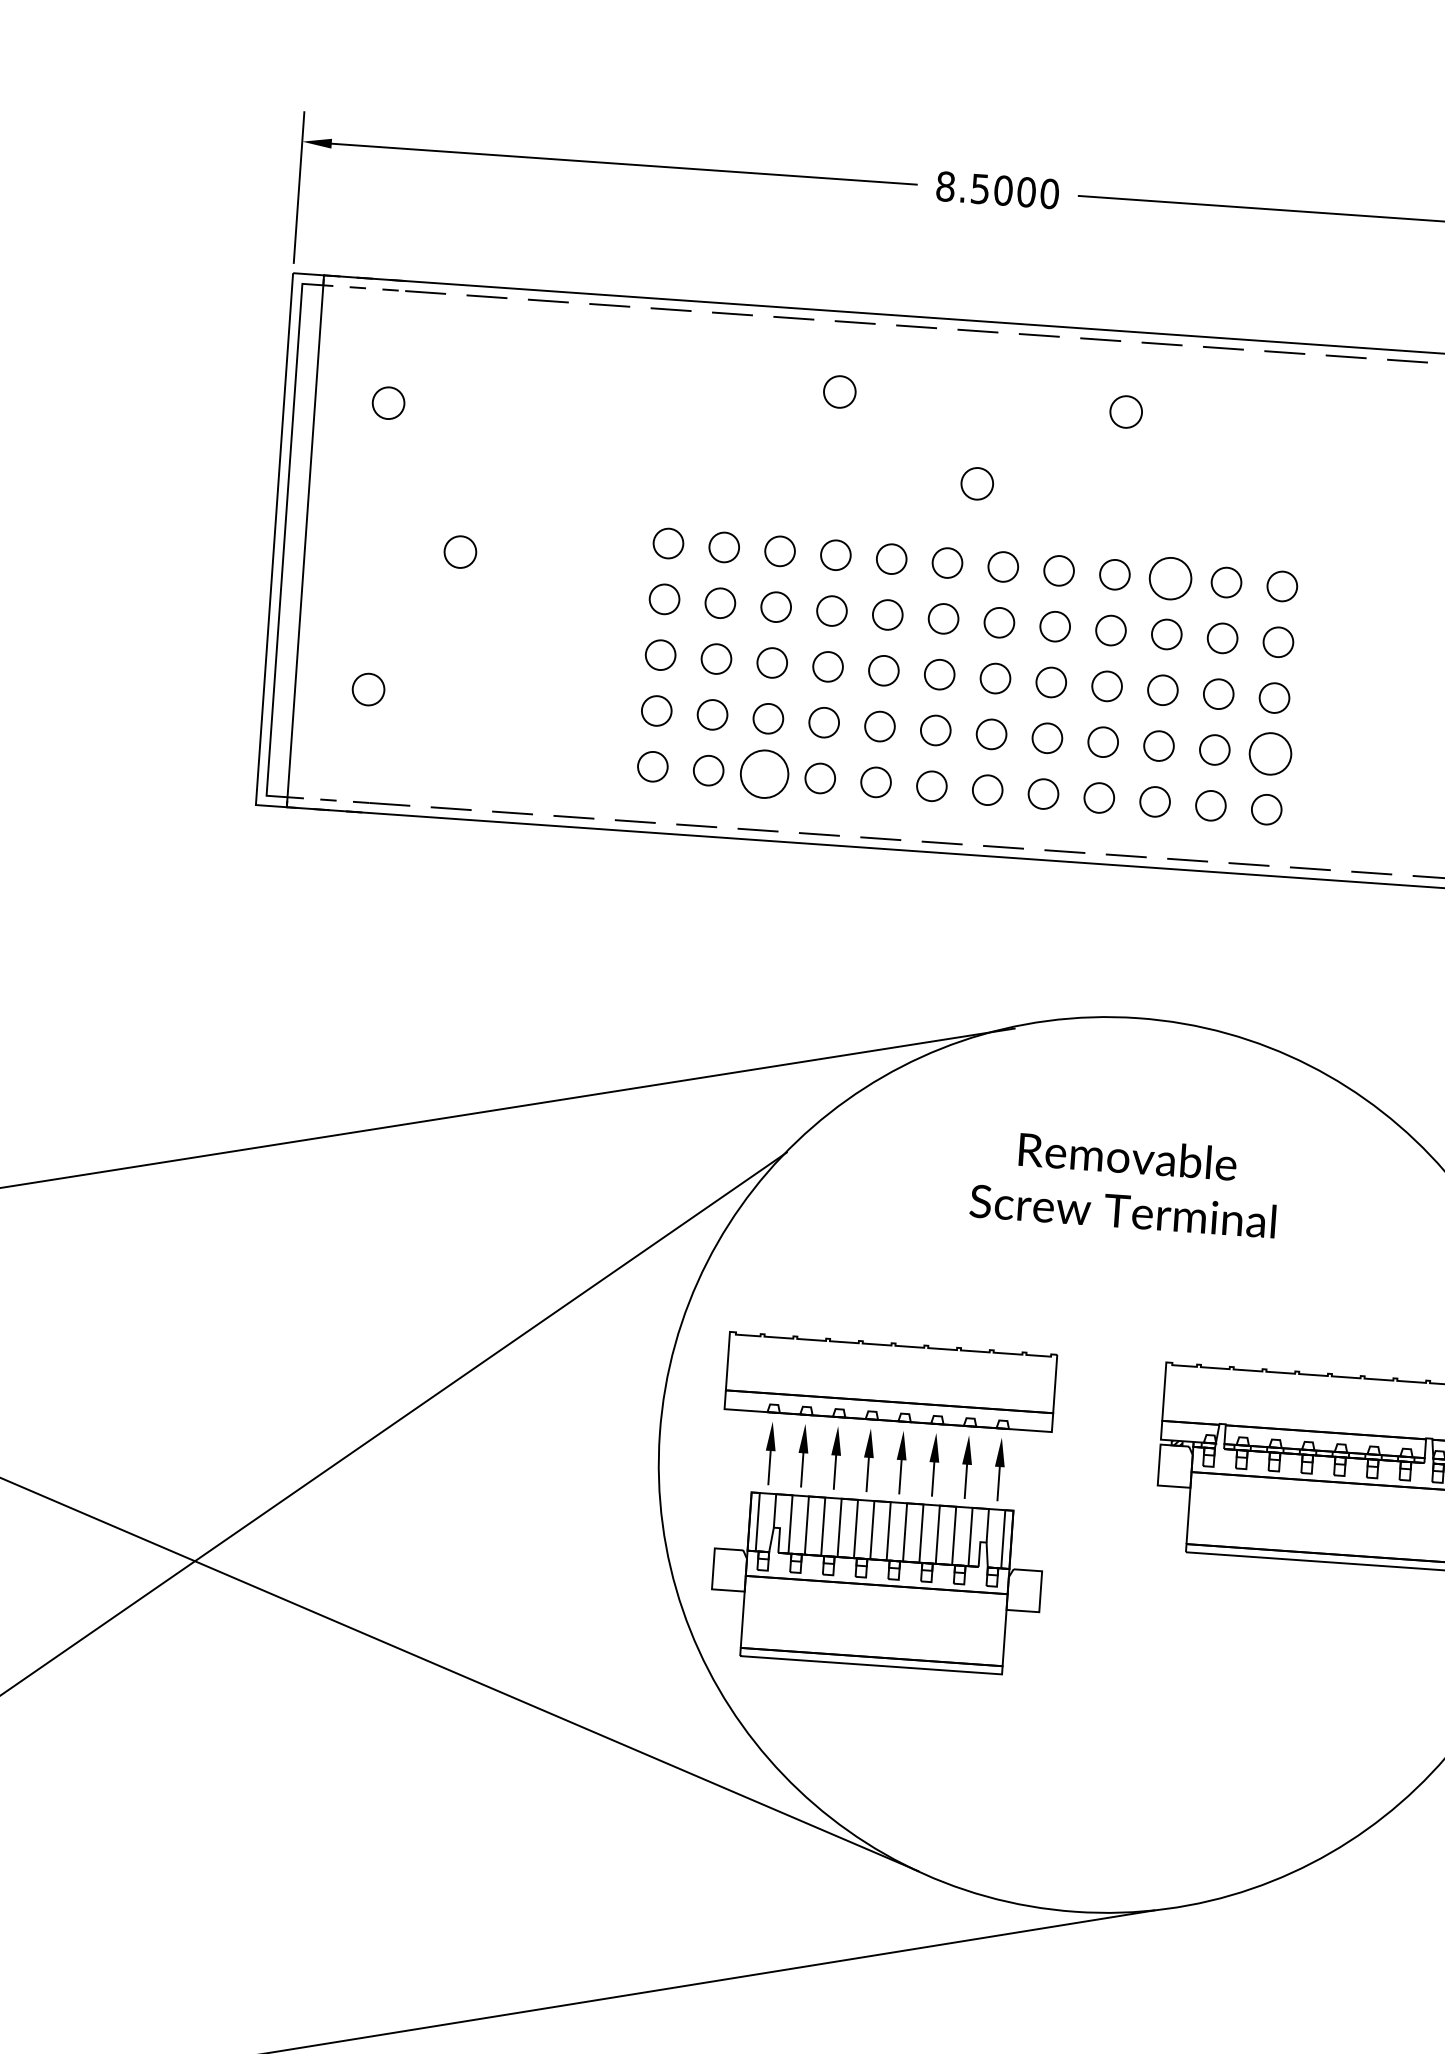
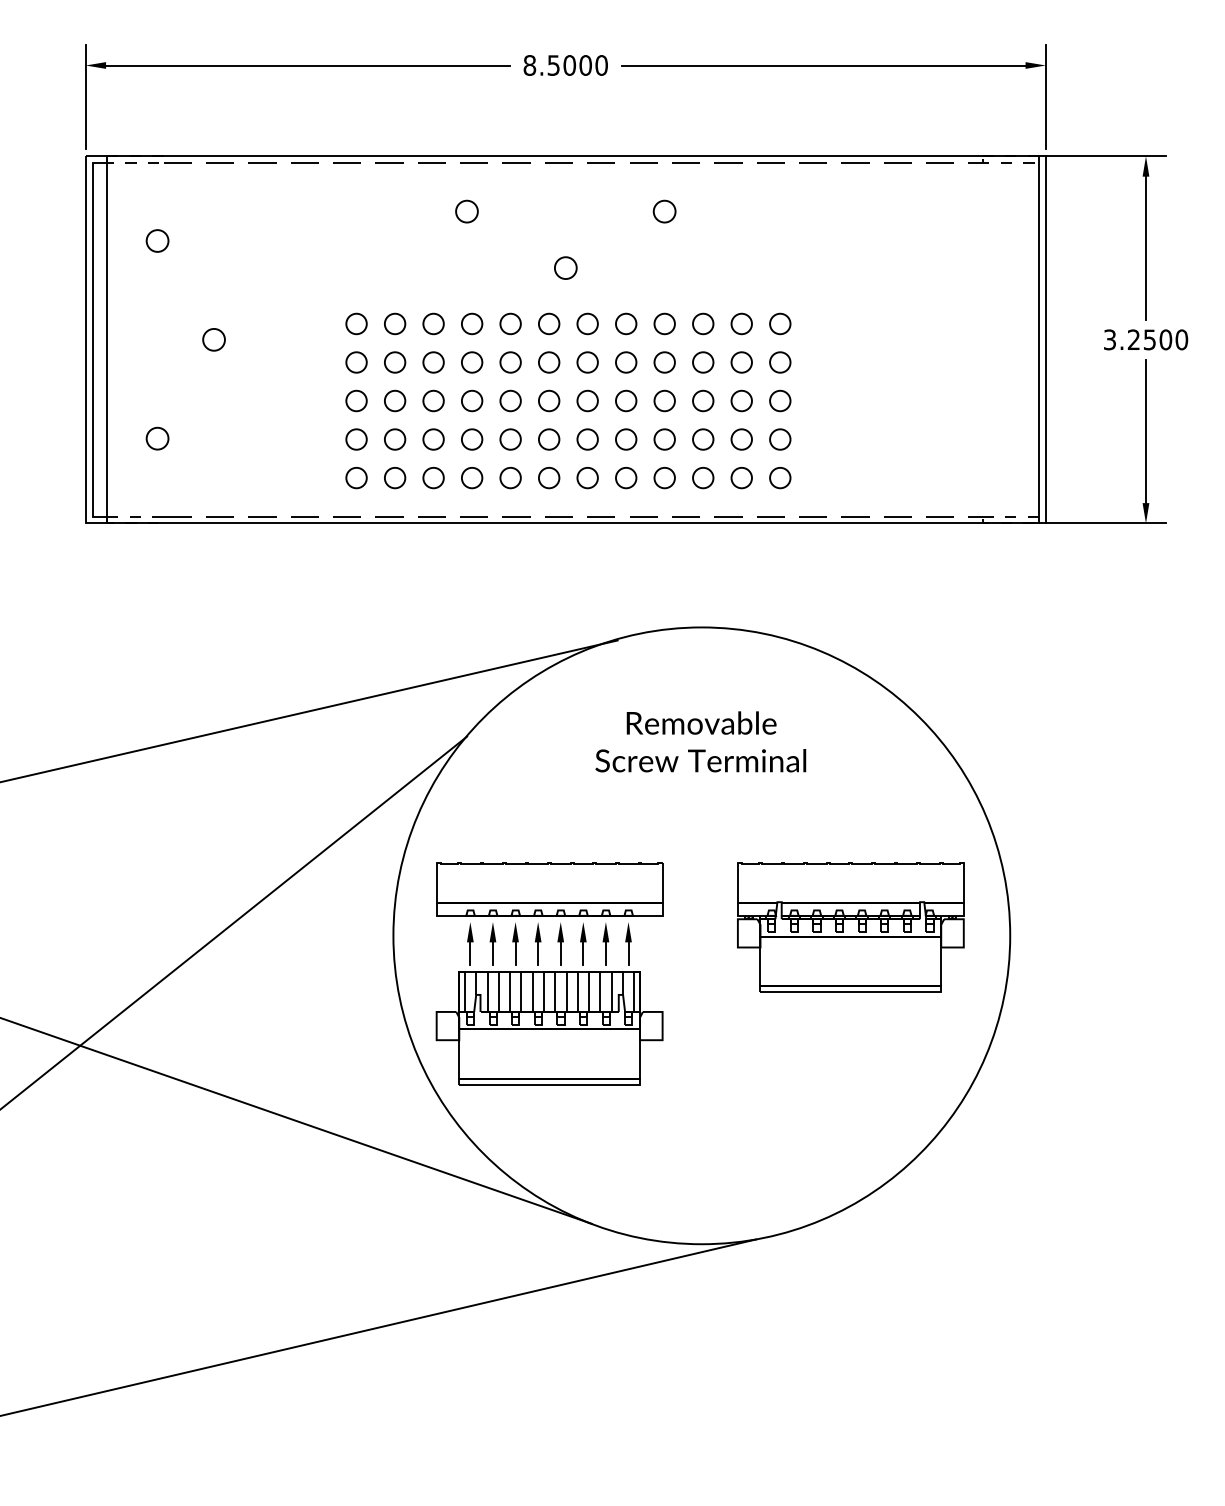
circle: (1171, 578) -> (703, 323), size x0.71
circle: (1270, 753) -> (780, 439), size x0.71
circle: (764, 775) -> (433, 478), size x0.62

